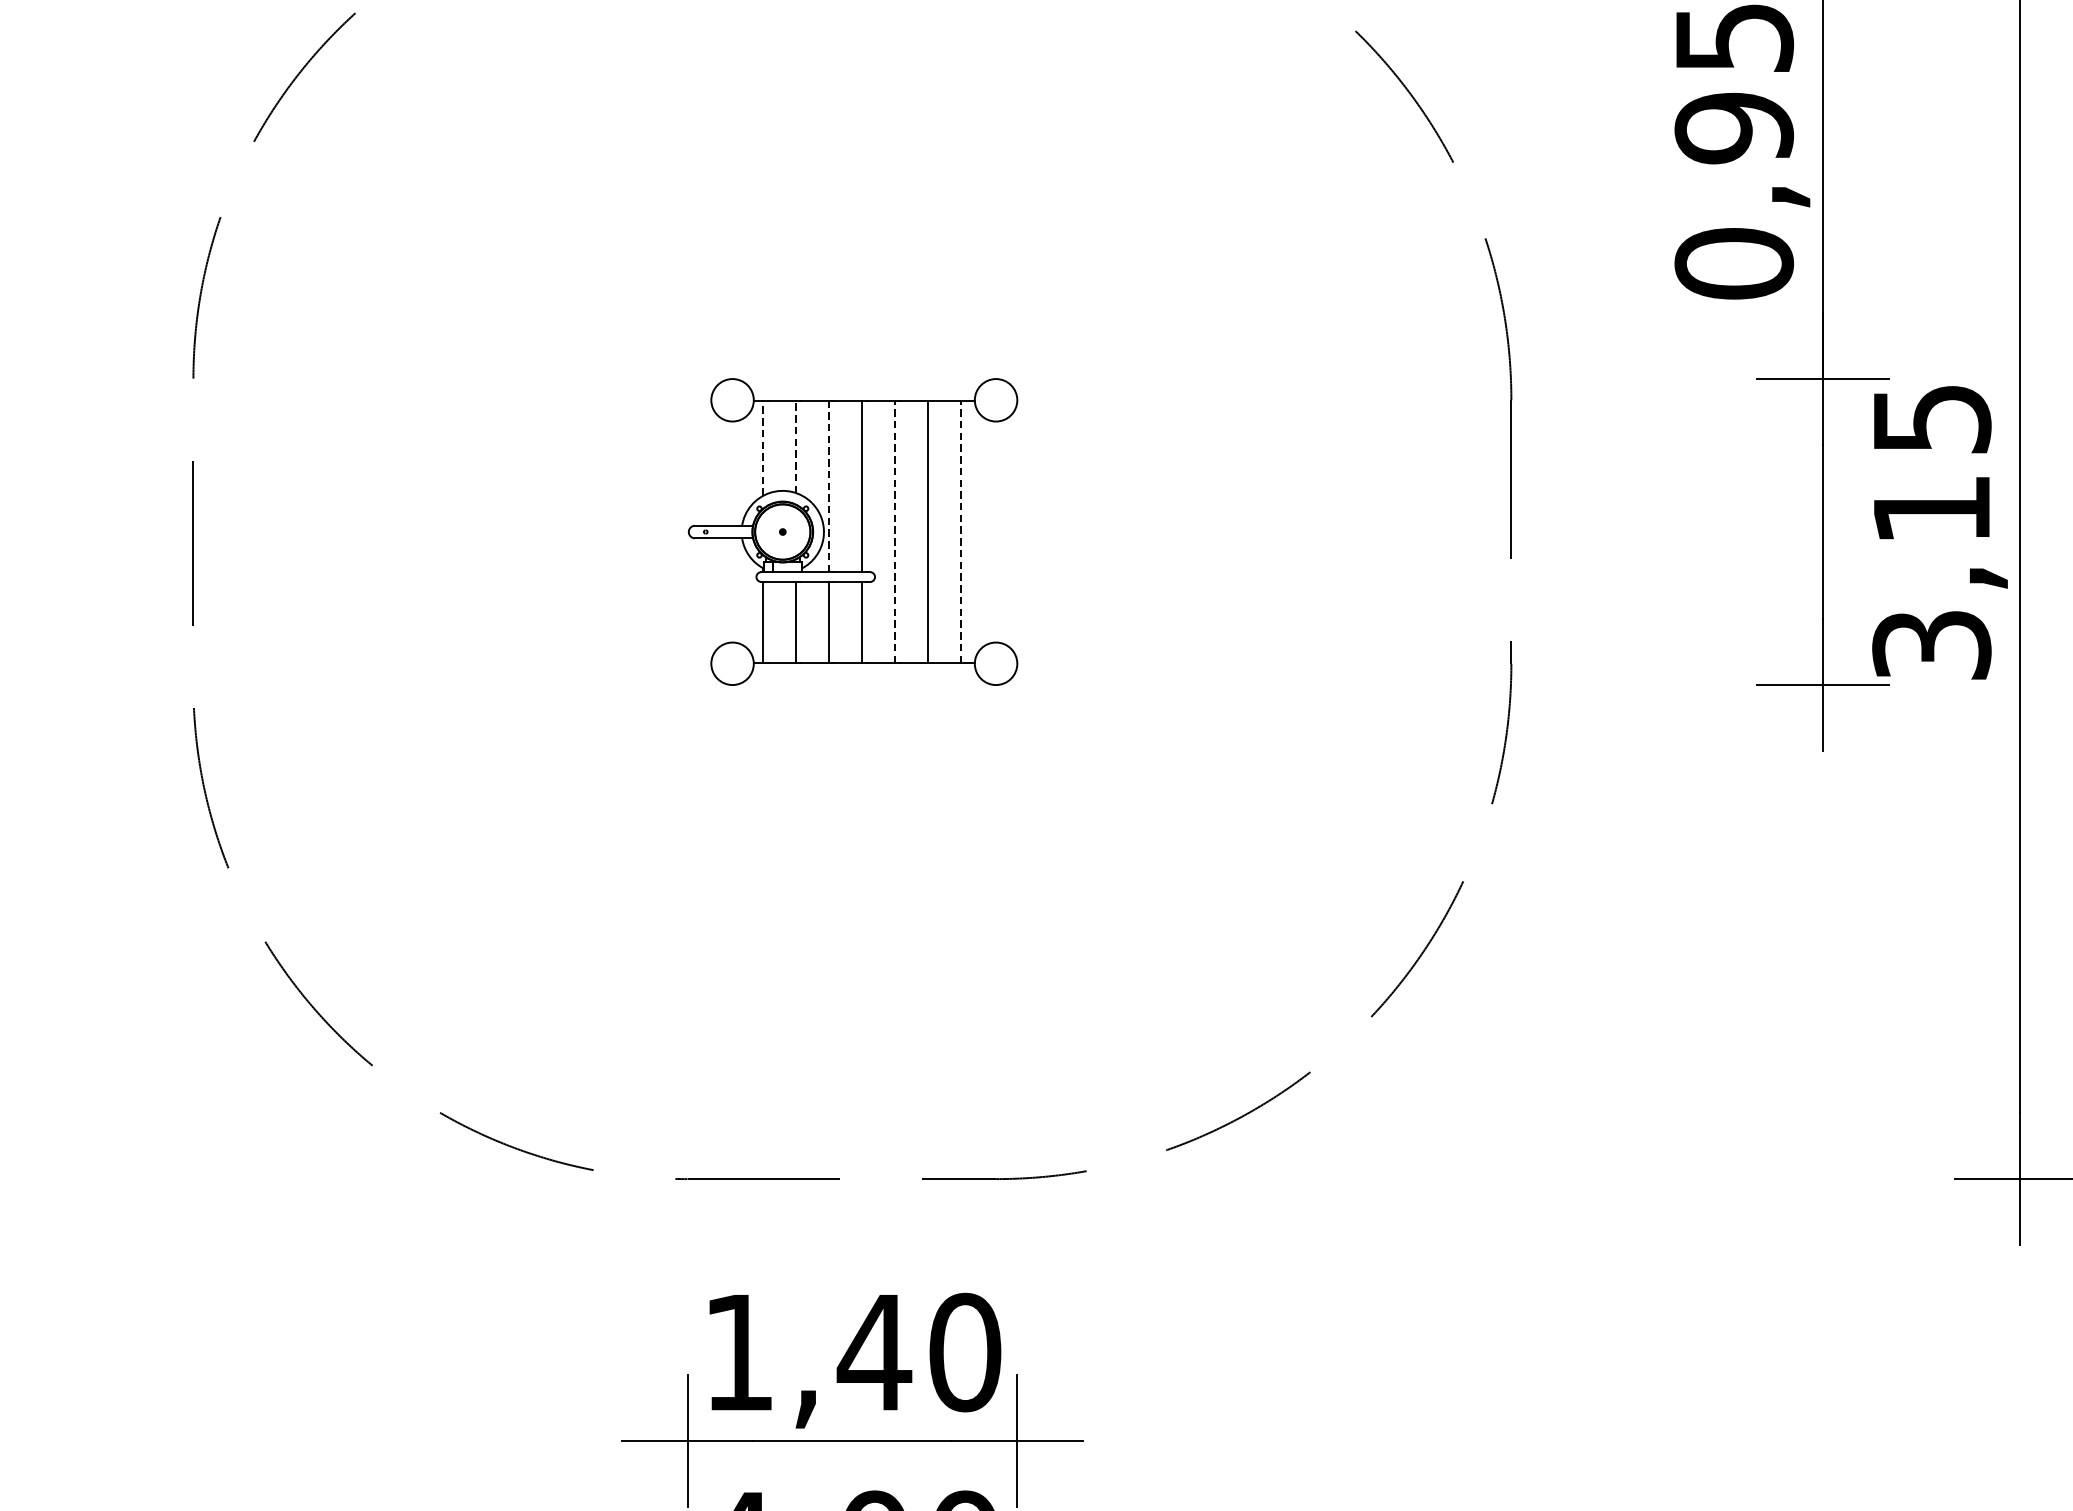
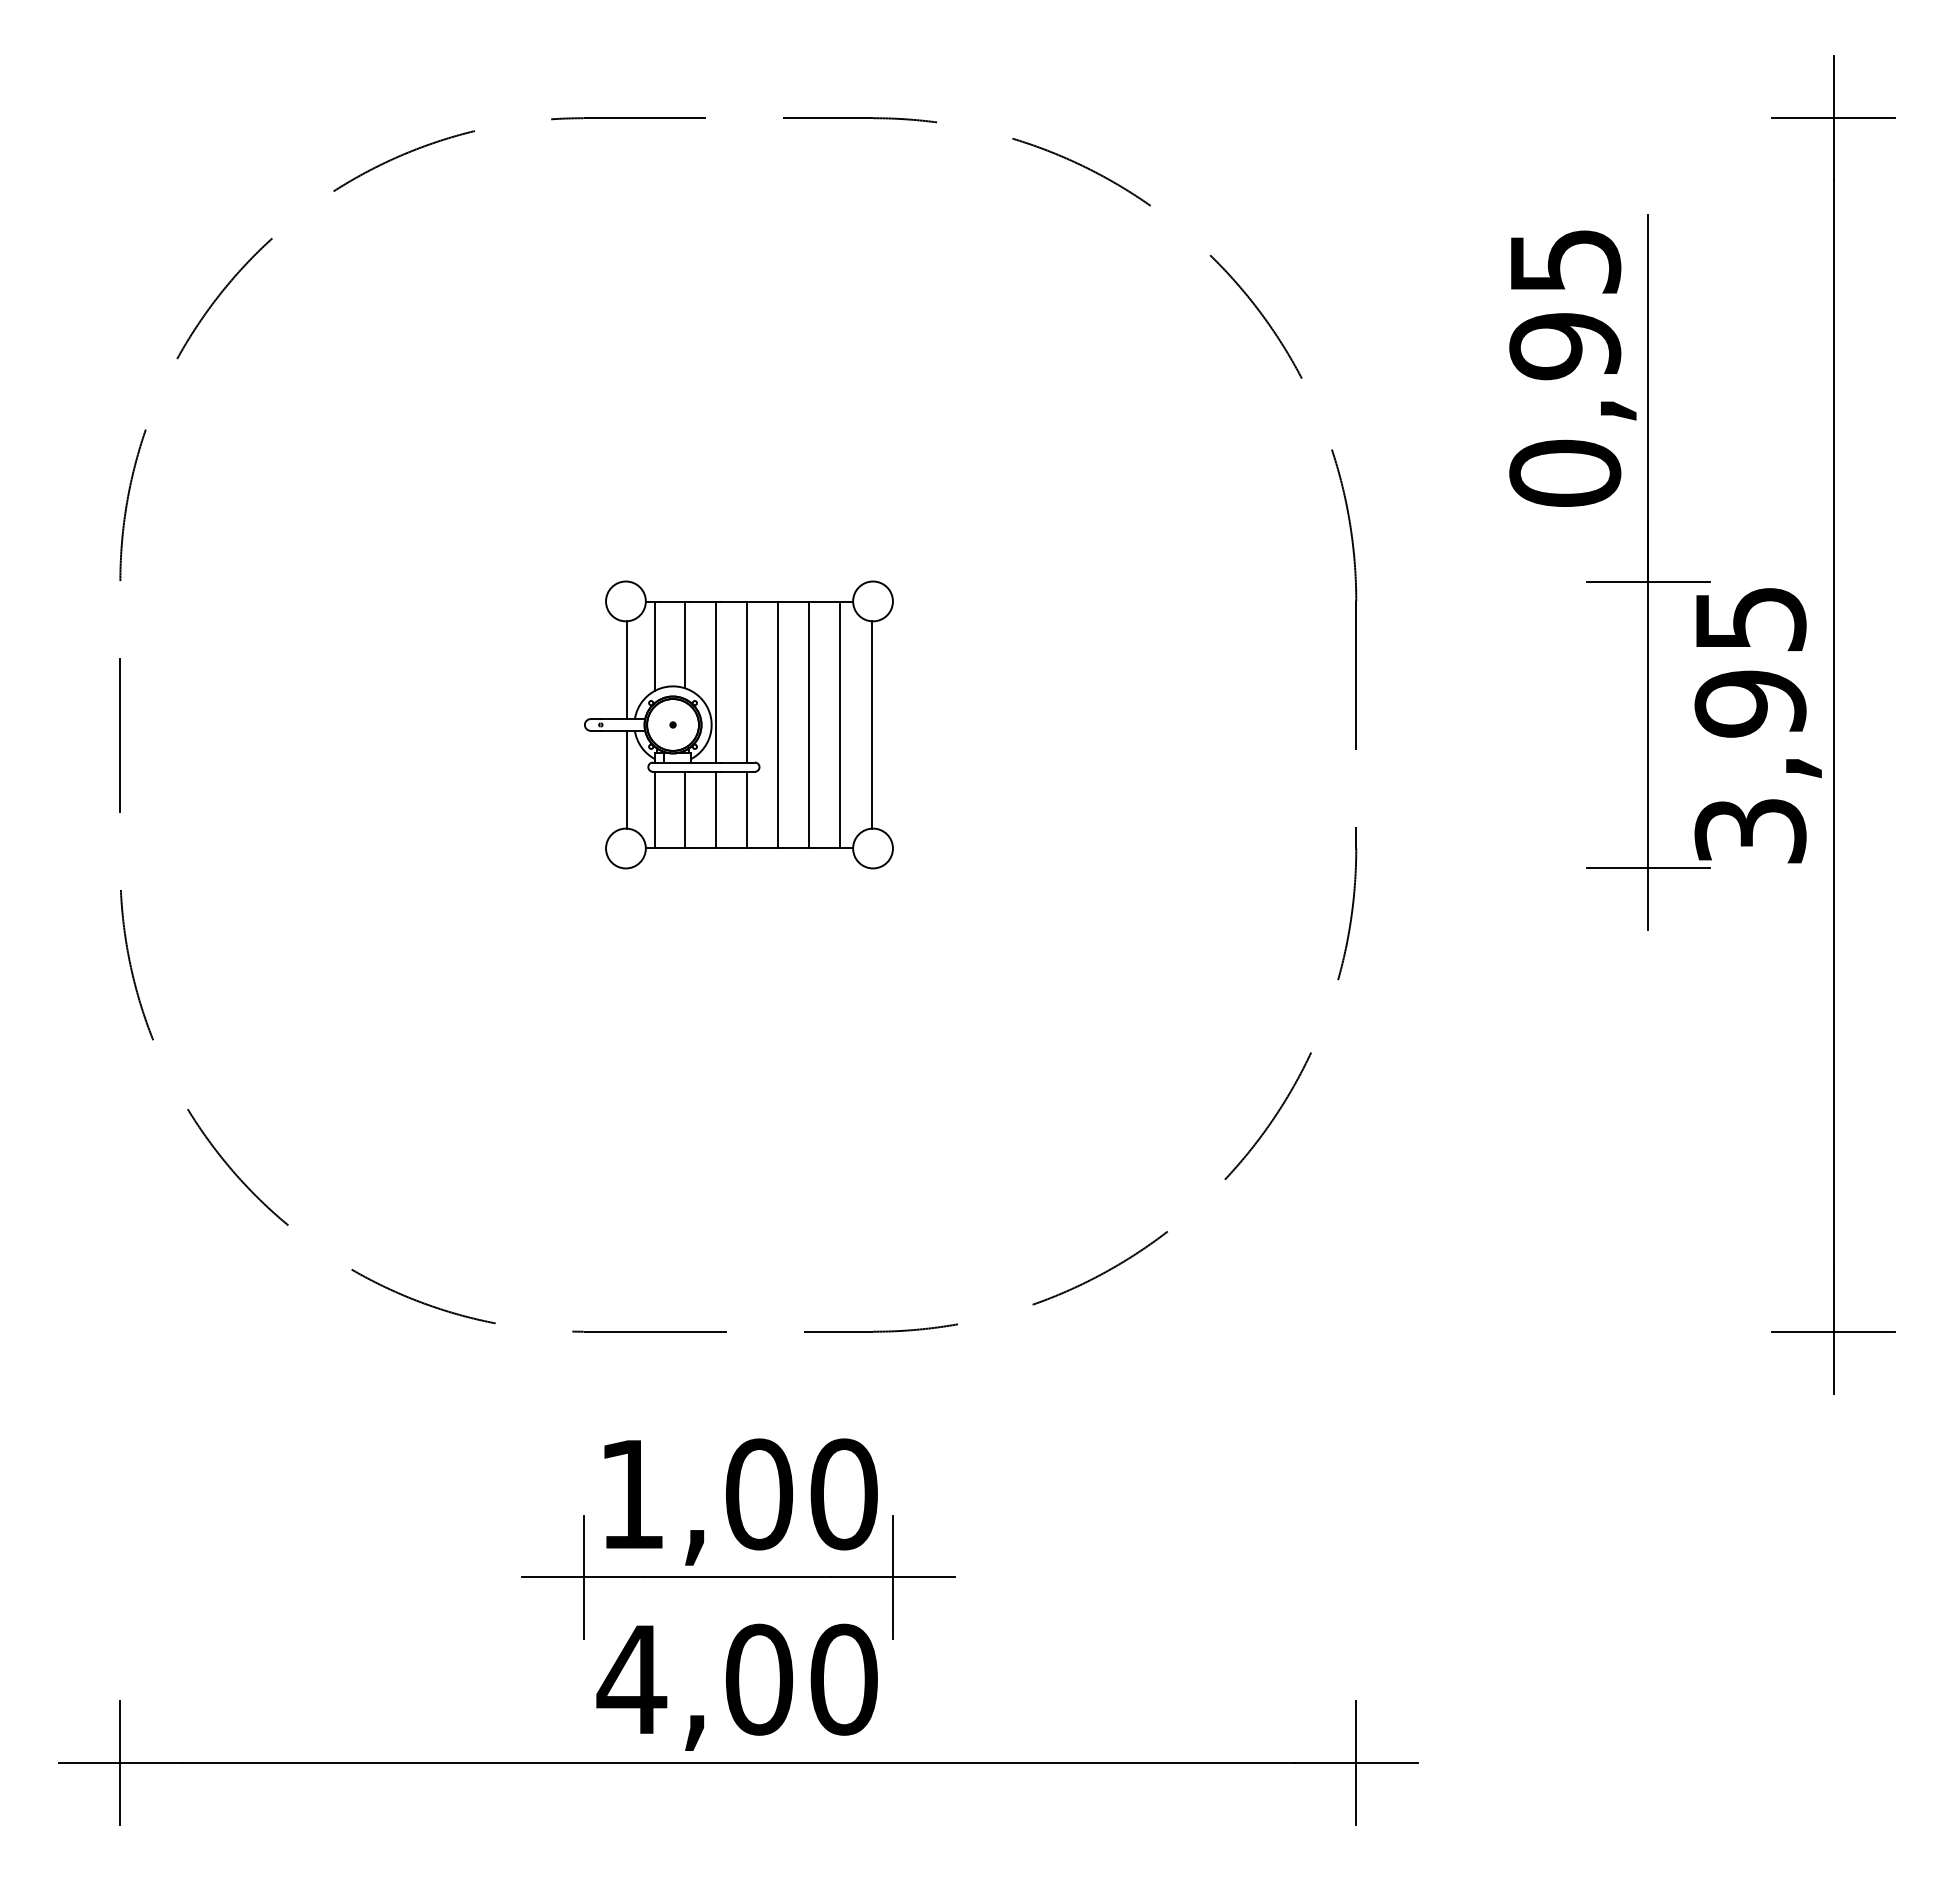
line: (796, 446) -> (685, 644), dashed -> solid
line: (763, 448) -> (654, 646), dashed -> solid
line: (733, 473) -> (626, 670), added
line: (829, 485) -> (716, 681), dashed -> solid
text: (1931, 509) -> (1750, 703), 3,15 -> 3,95
line: (895, 531) -> (778, 724), dashed -> solid
line: (960, 531) -> (839, 724), dashed -> solid
line: (995, 531) -> (872, 724), added
line: (733, 590) -> (626, 779), added
text: (873, 1352) -> (758, 1494), 1,40 -> 1,00

